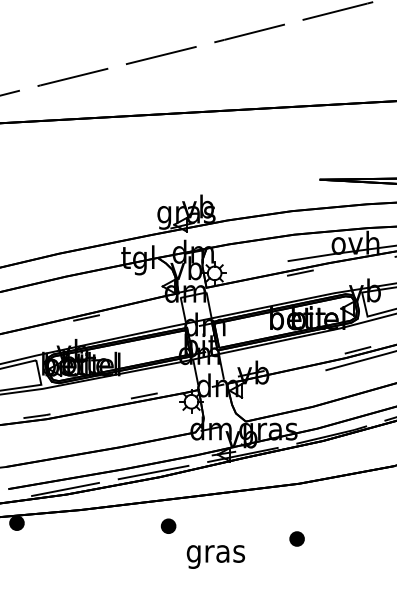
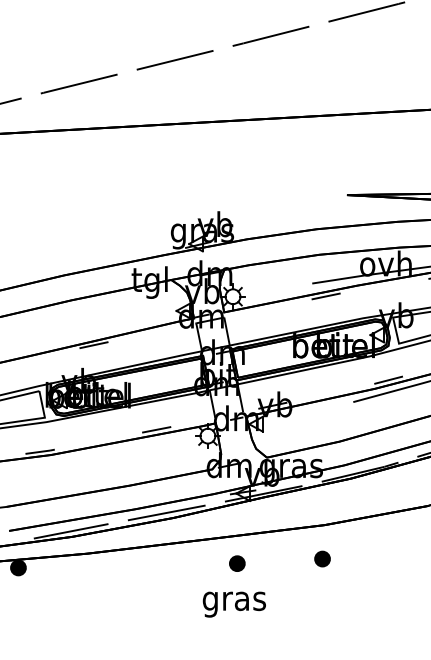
part: (168, 525) -> (237, 562), moved
part: (296, 538) -> (321, 558), moved

